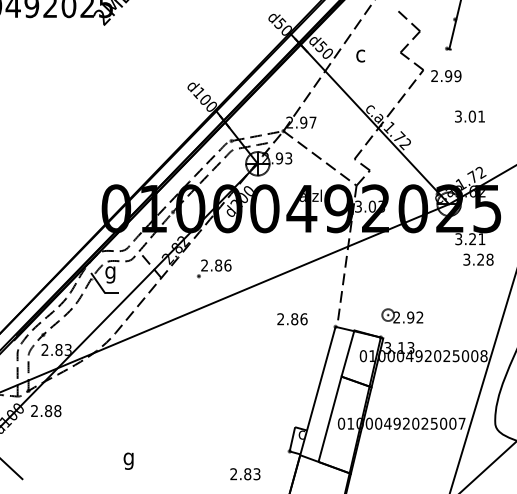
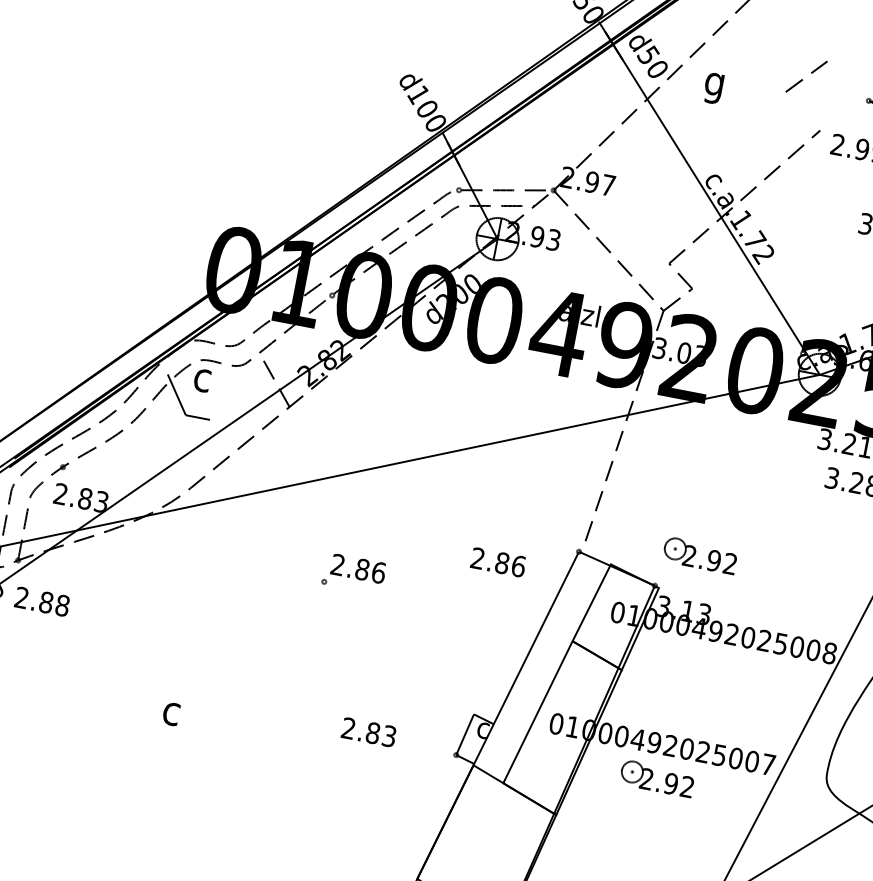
line: (408, 20) -> (810, 38), removed
text: (360, 57) -> (713, 87), c -> g
line: (411, 61) -> (802, 111), removed
part: (214, 268) -> (354, 573), moved
text: (110, 274) -> (201, 383), g -> c
text: (292, 319) -> (498, 562), moved
part: (402, 442) -> (657, 777), added
text: (128, 460) -> (170, 716), g -> c
text: (245, 474) -> (369, 732), moved

